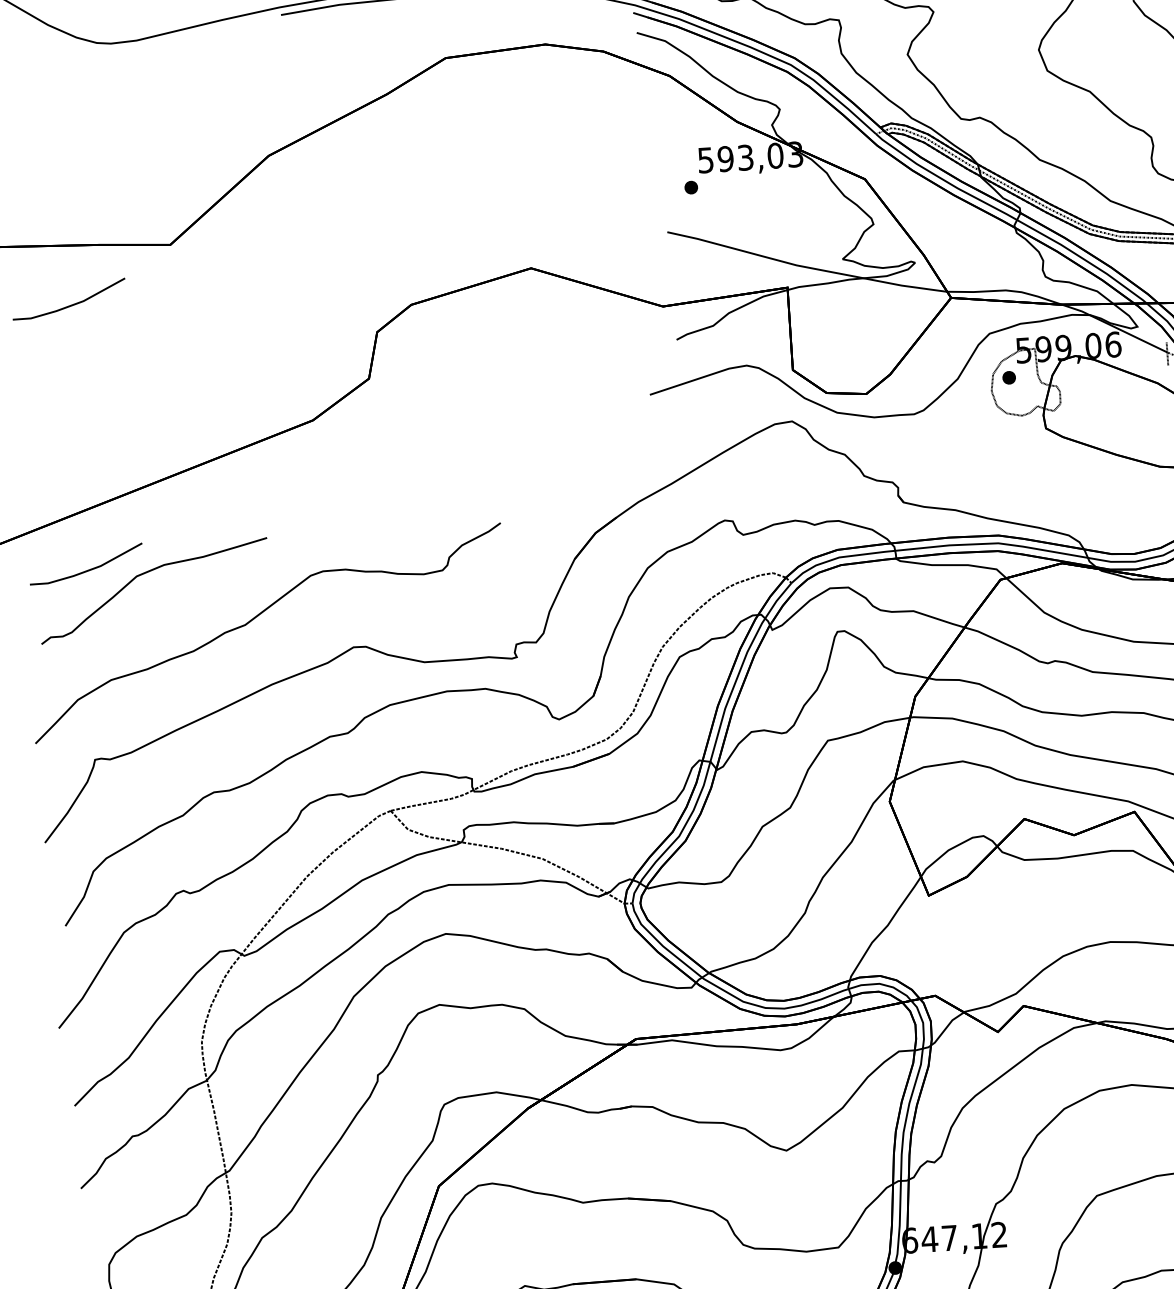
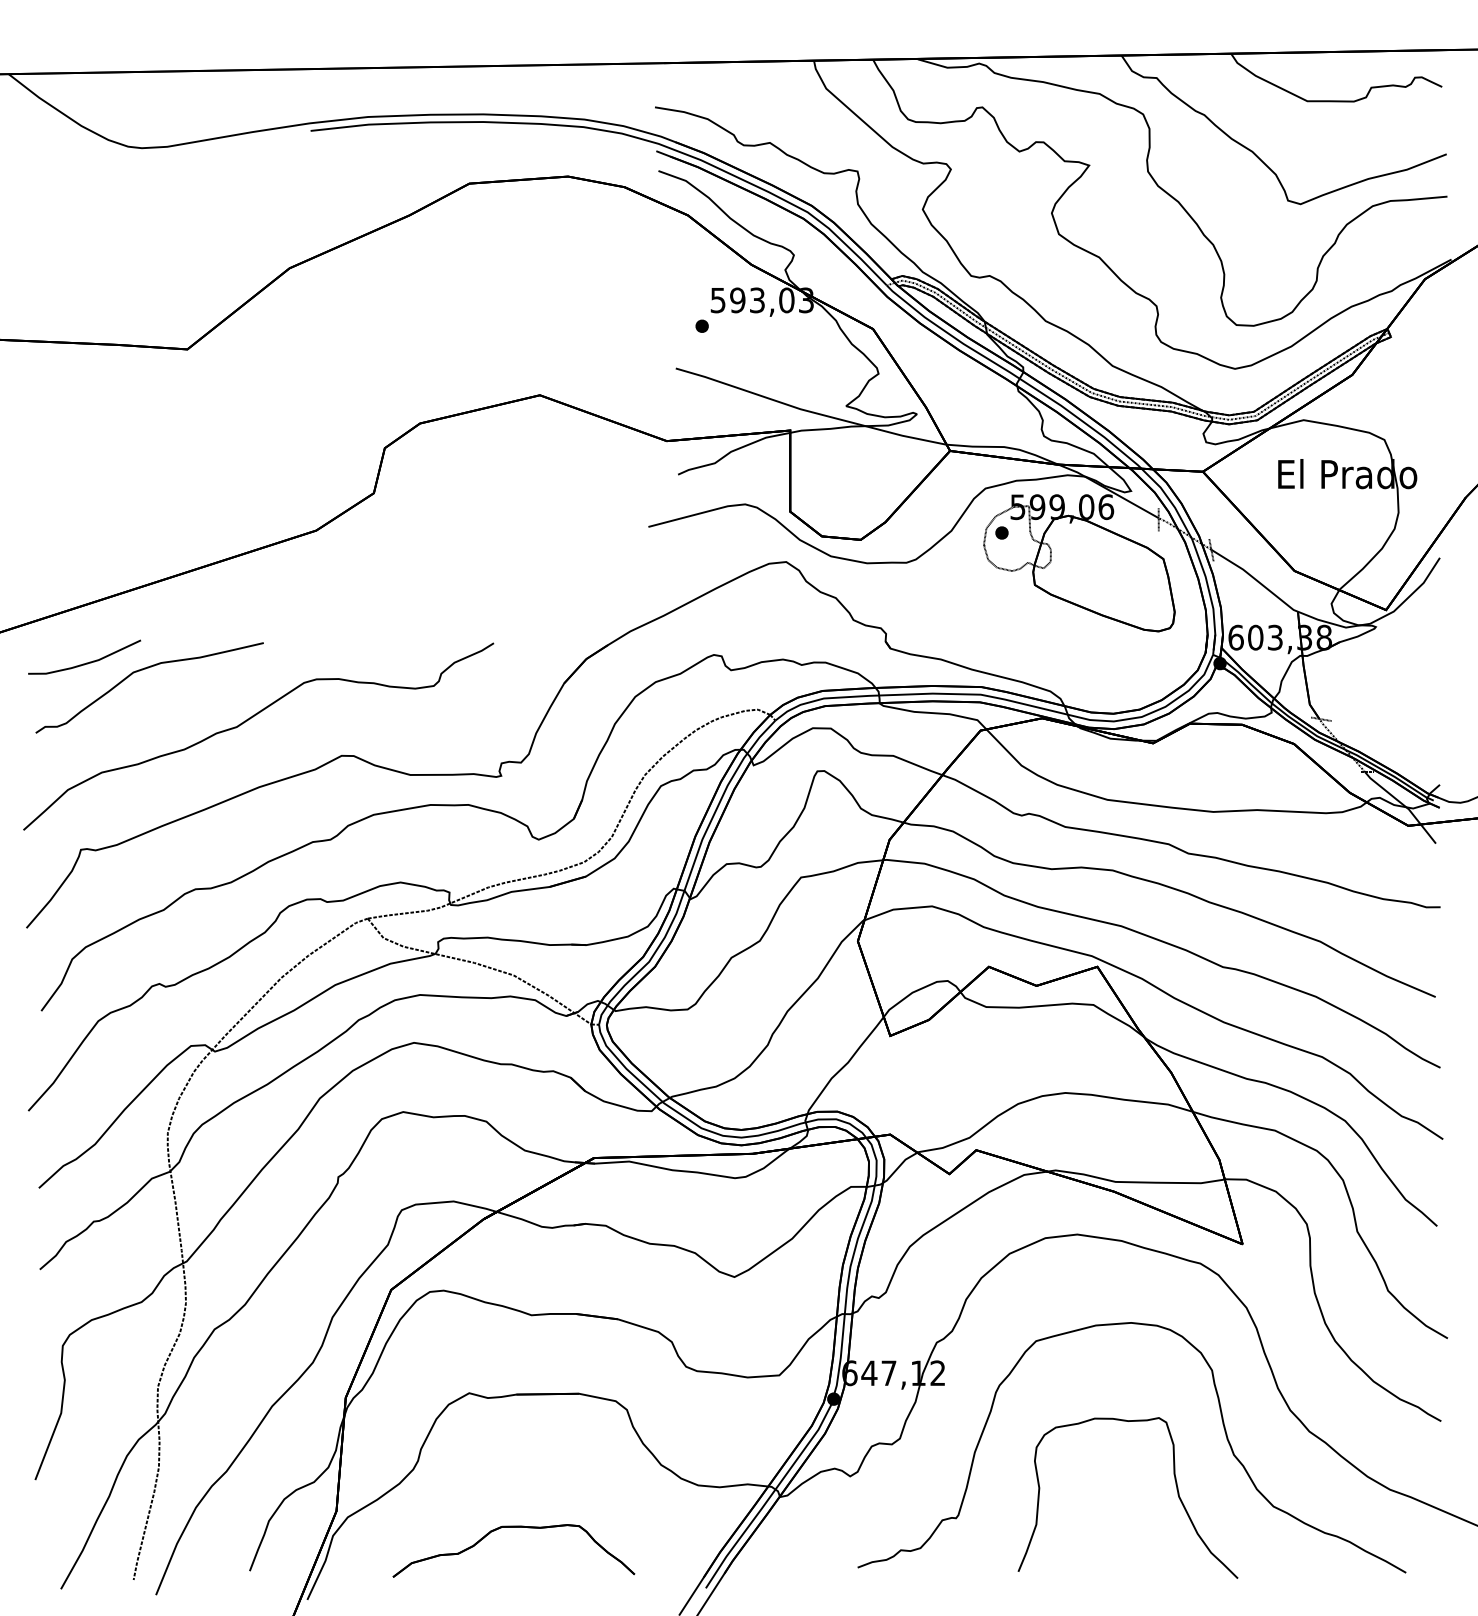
part: (71, 304) -> (86, 401), removed

